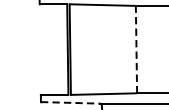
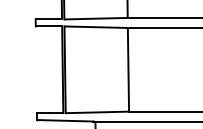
line: (136, 49) -> (128, 69), dashed -> solid
line: (70, 102) -> (65, 120), dashed -> solid

